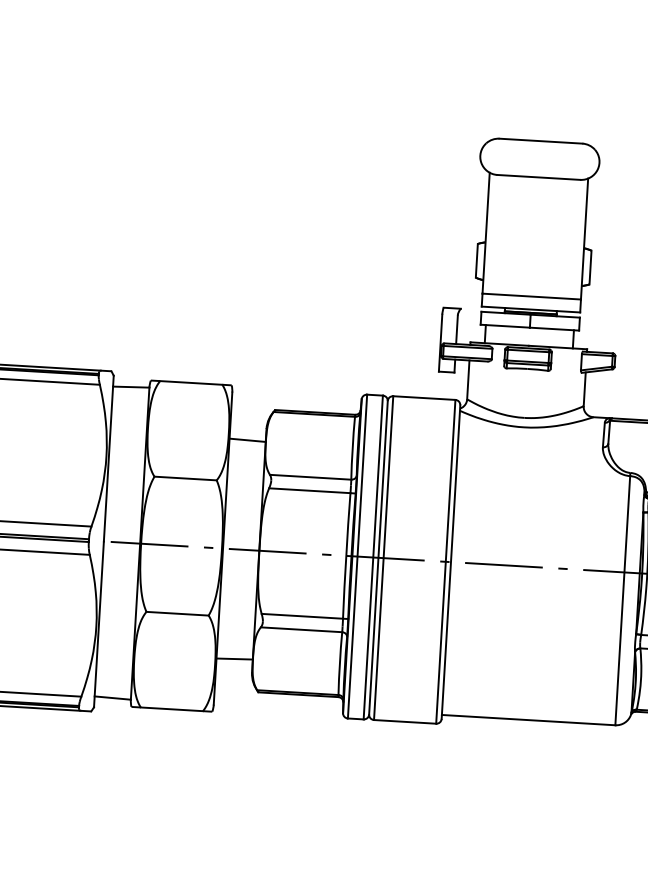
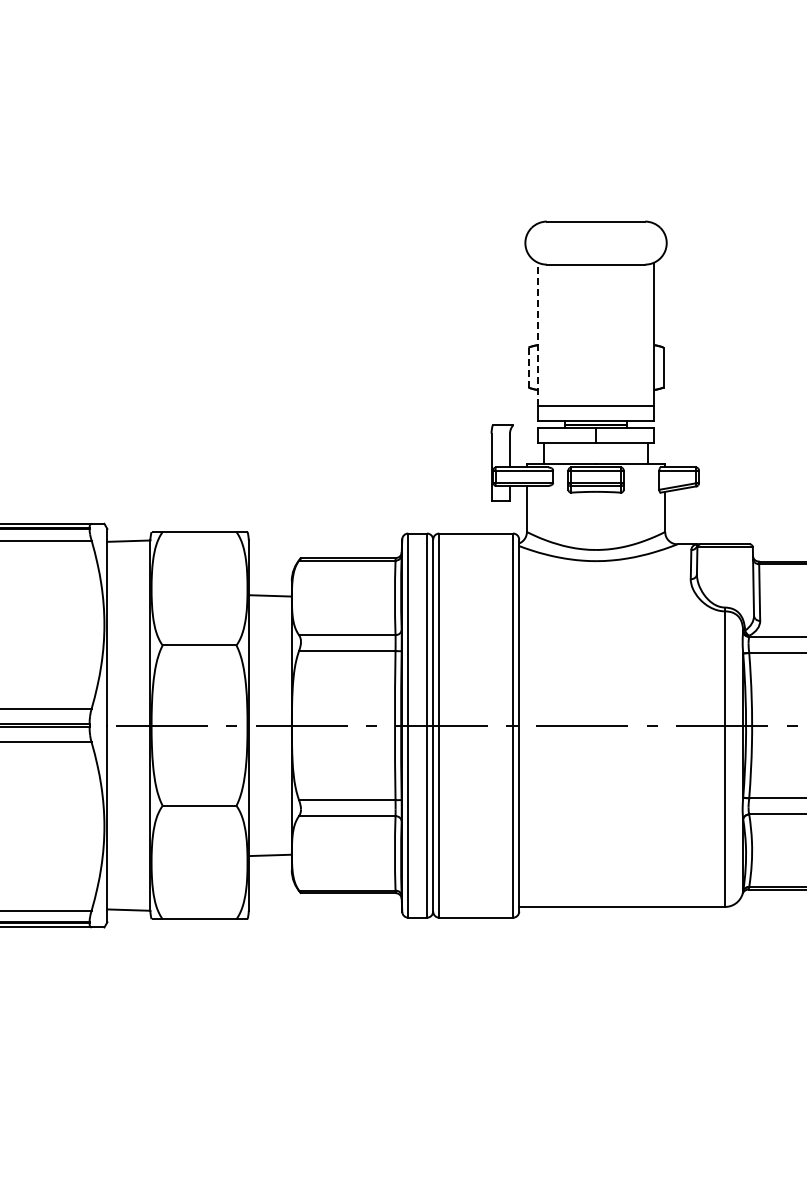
line: (485, 233) -> (537, 334), solid -> dashed
line: (476, 260) -> (528, 367), solid -> dashed

